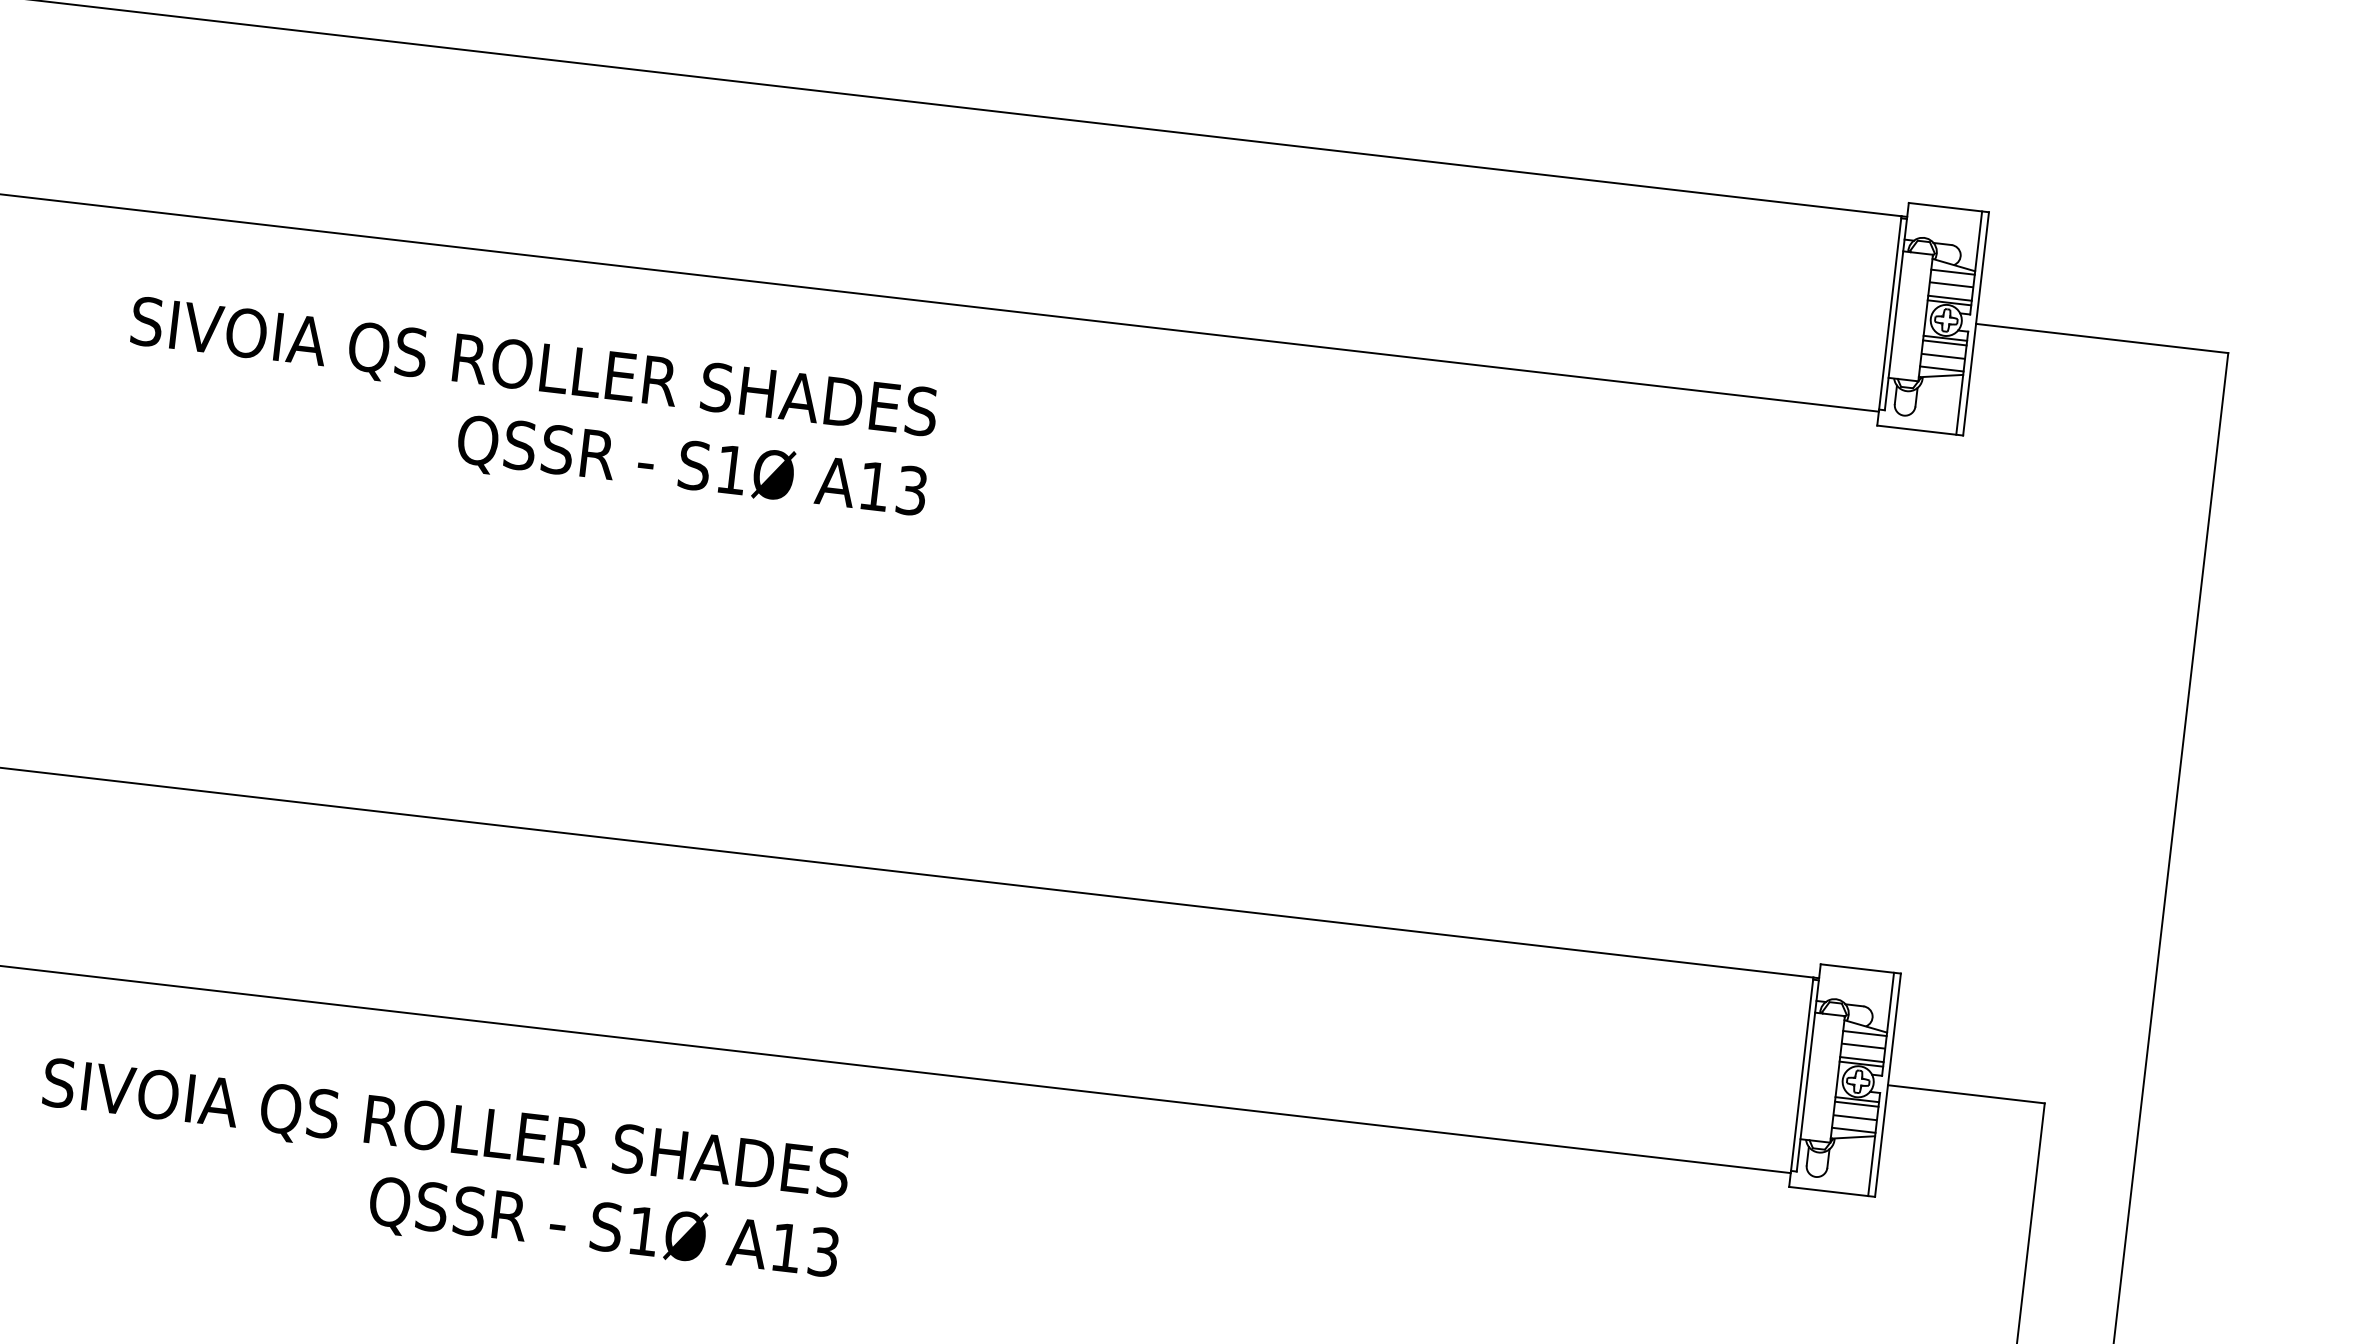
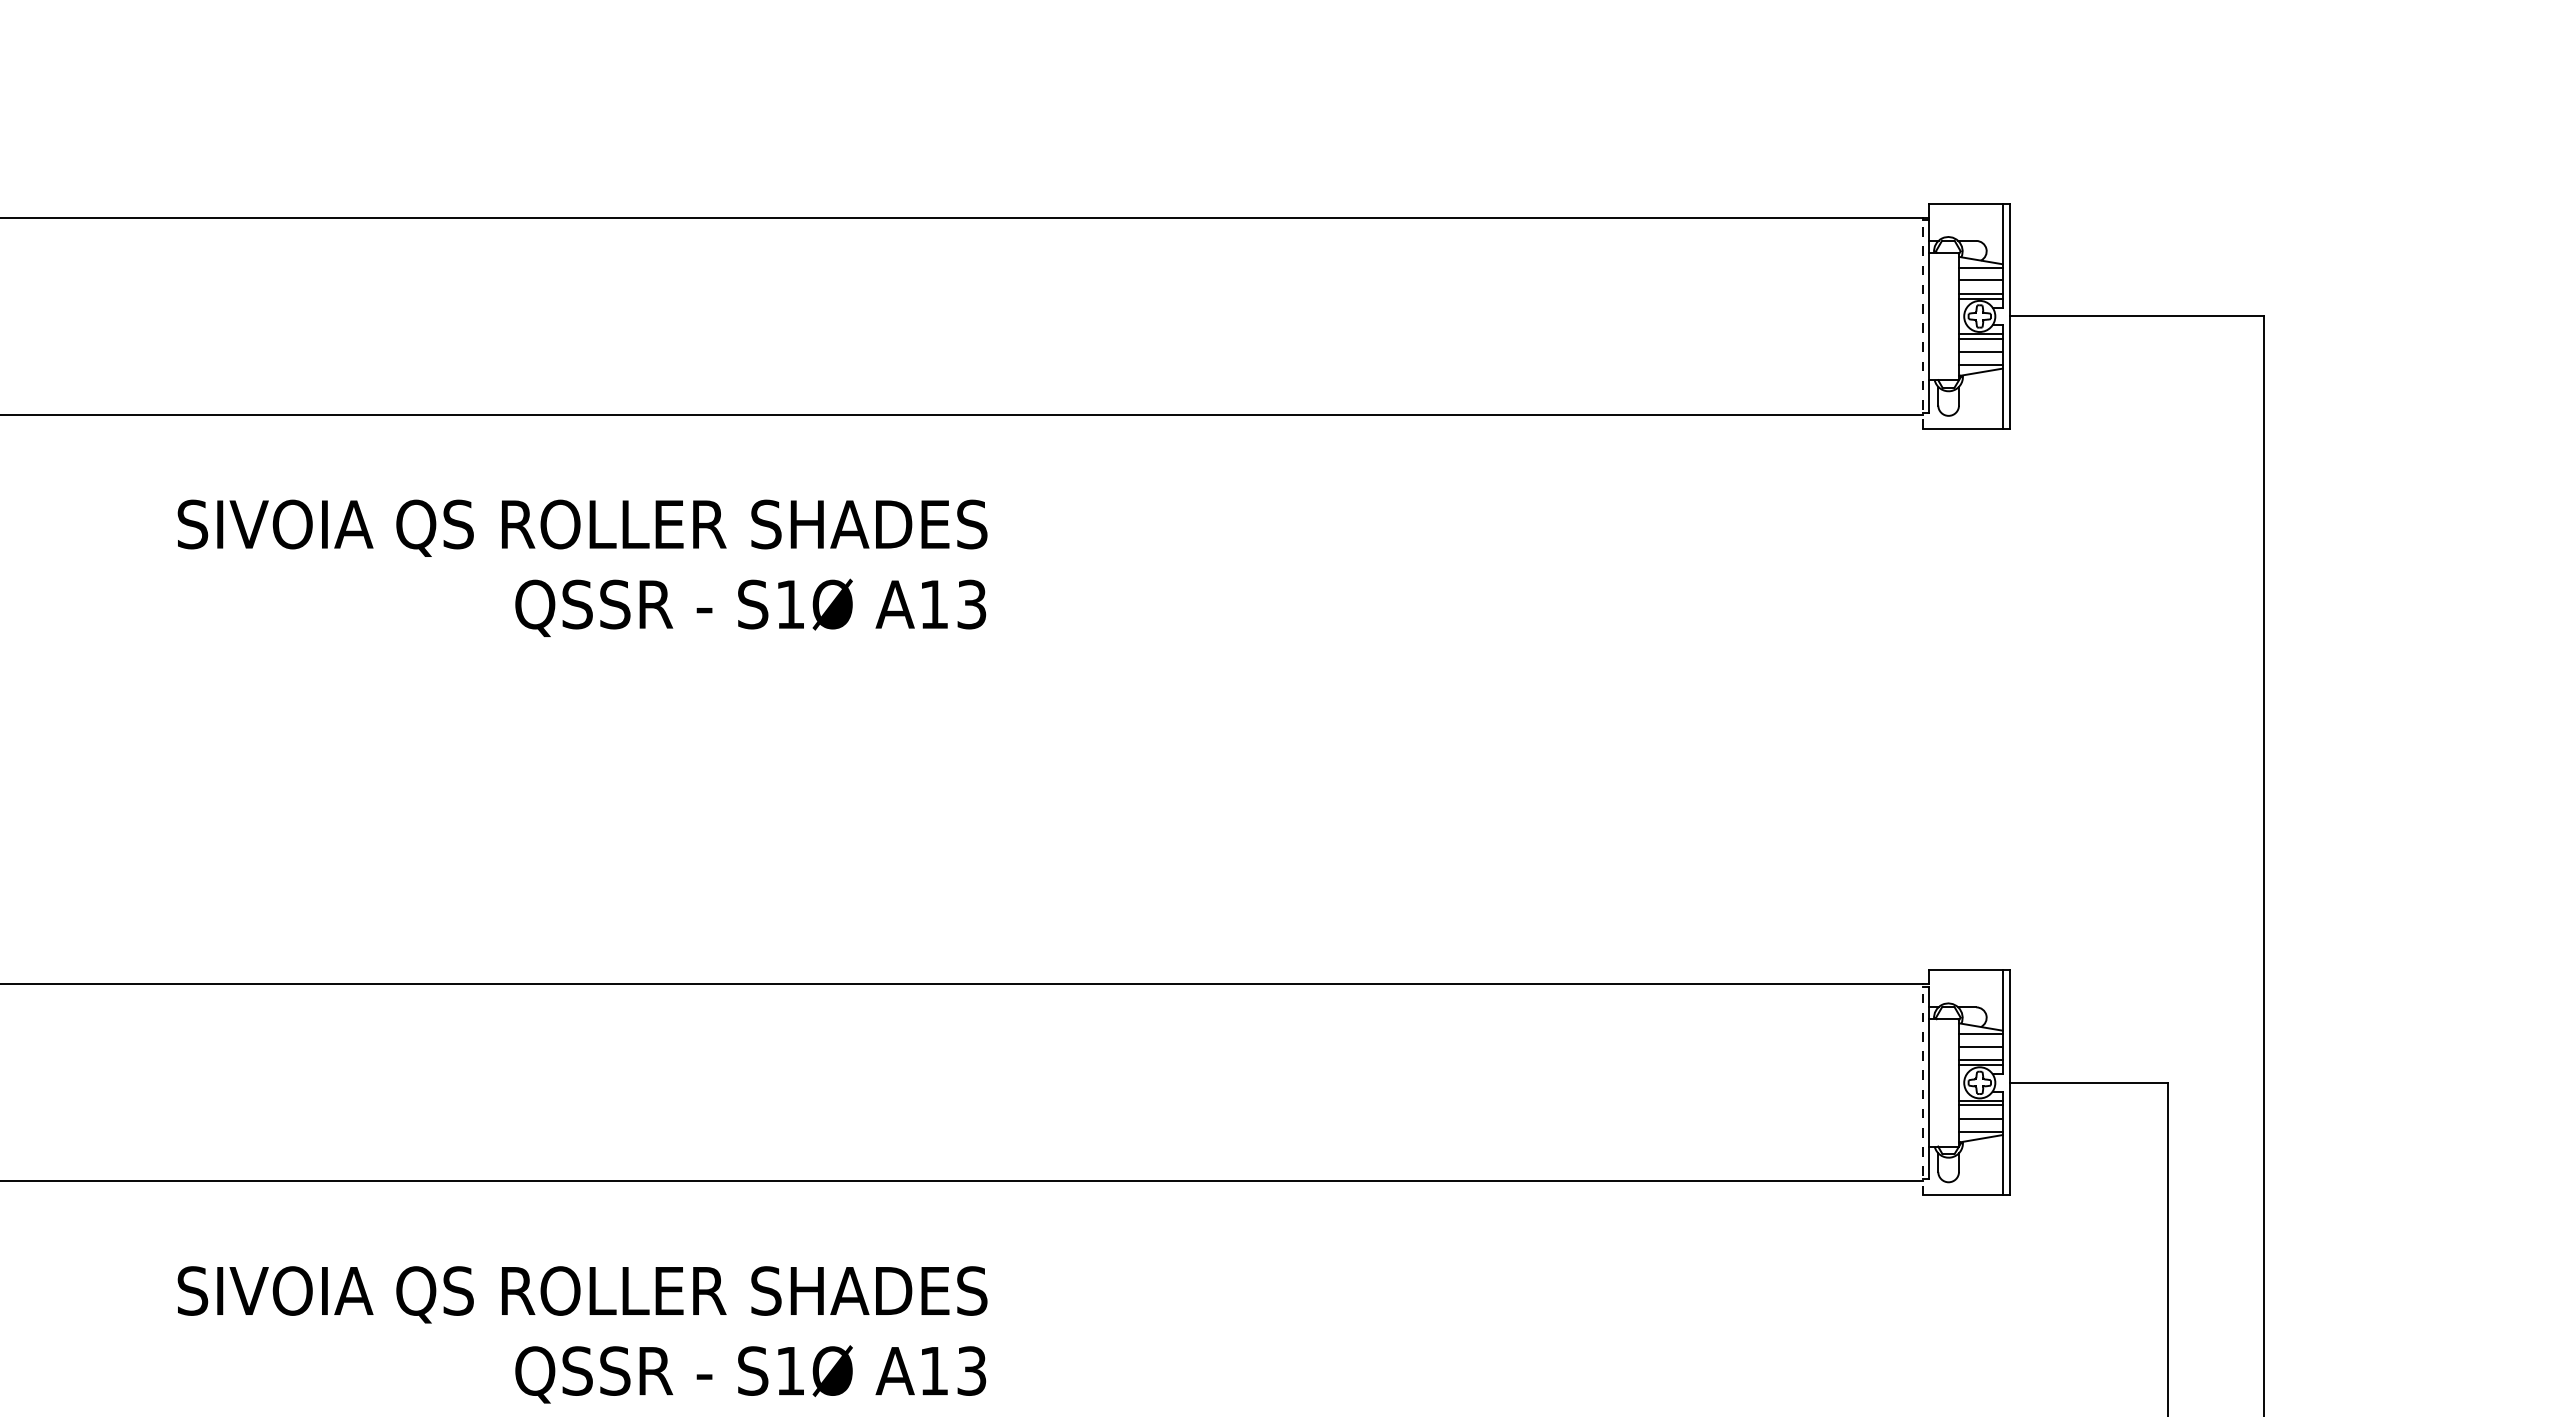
line: (1889, 319) -> (1923, 322), solid -> dashed
line: (1801, 1081) -> (1923, 1089), solid -> dashed

